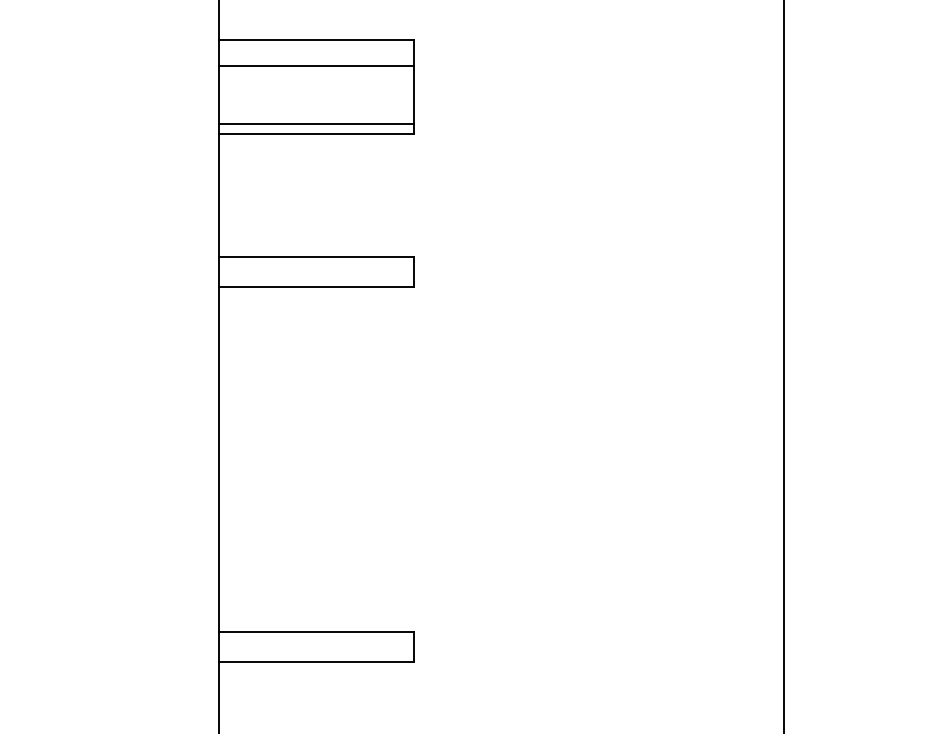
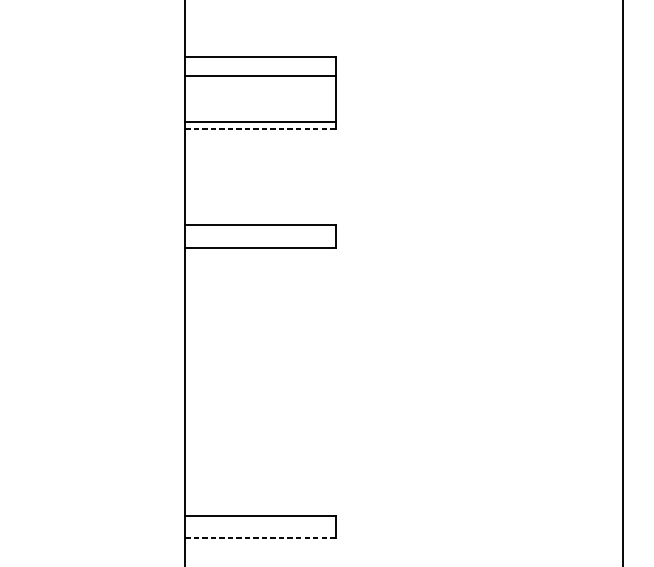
line: (316, 133) -> (260, 129), solid -> dashed
line: (316, 661) -> (260, 538), solid -> dashed

